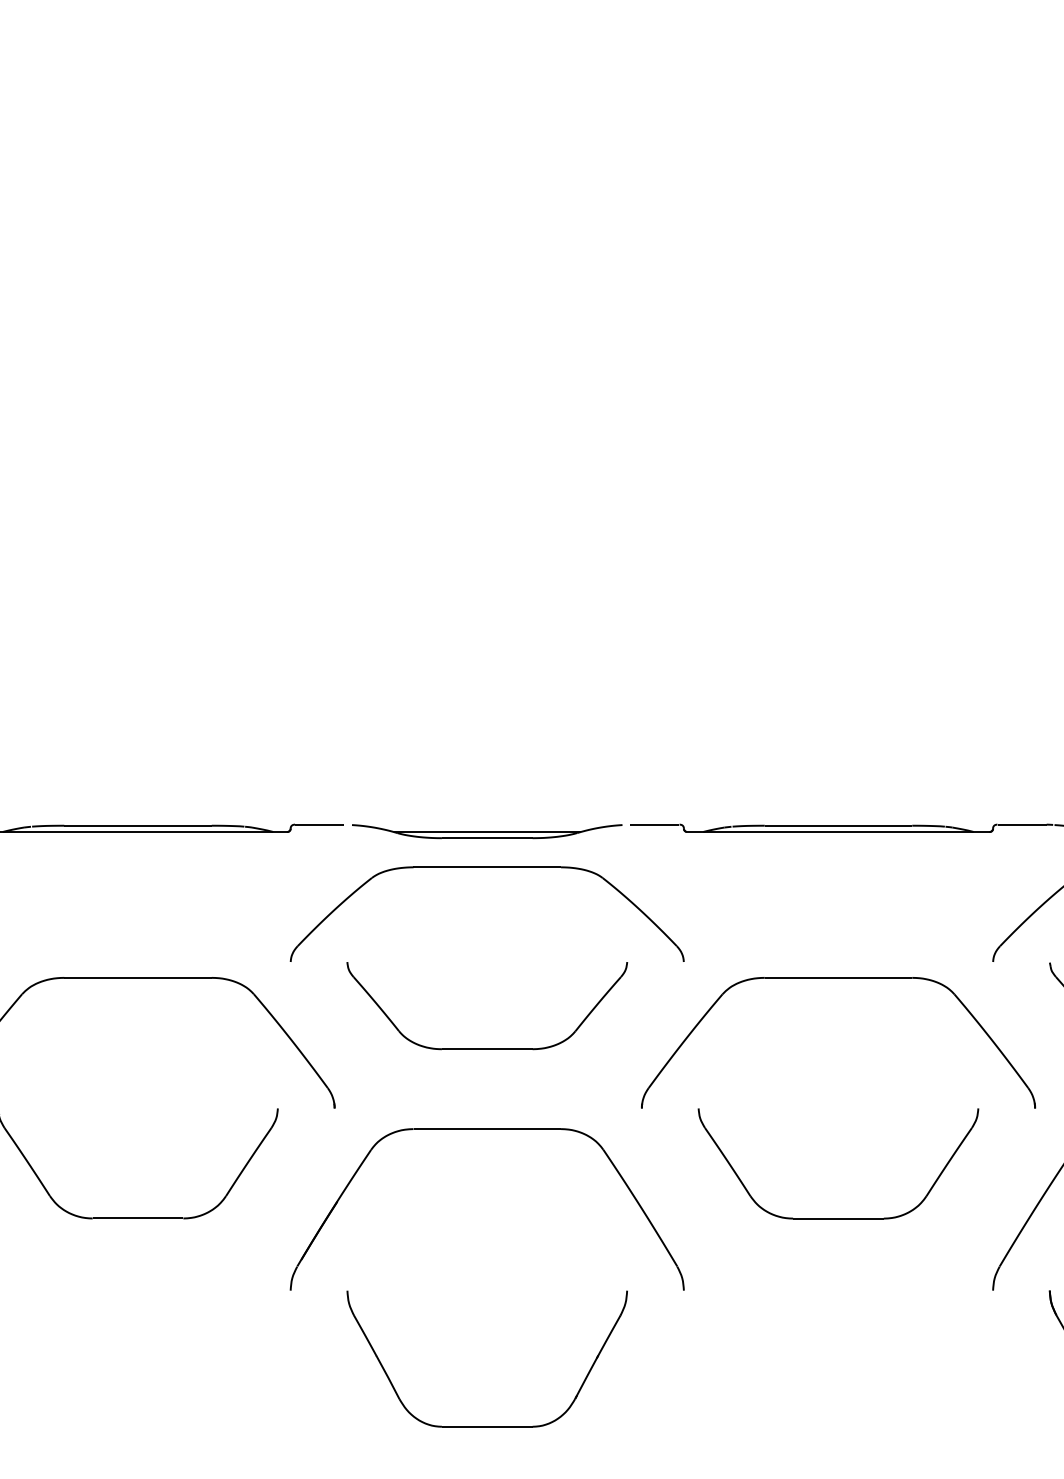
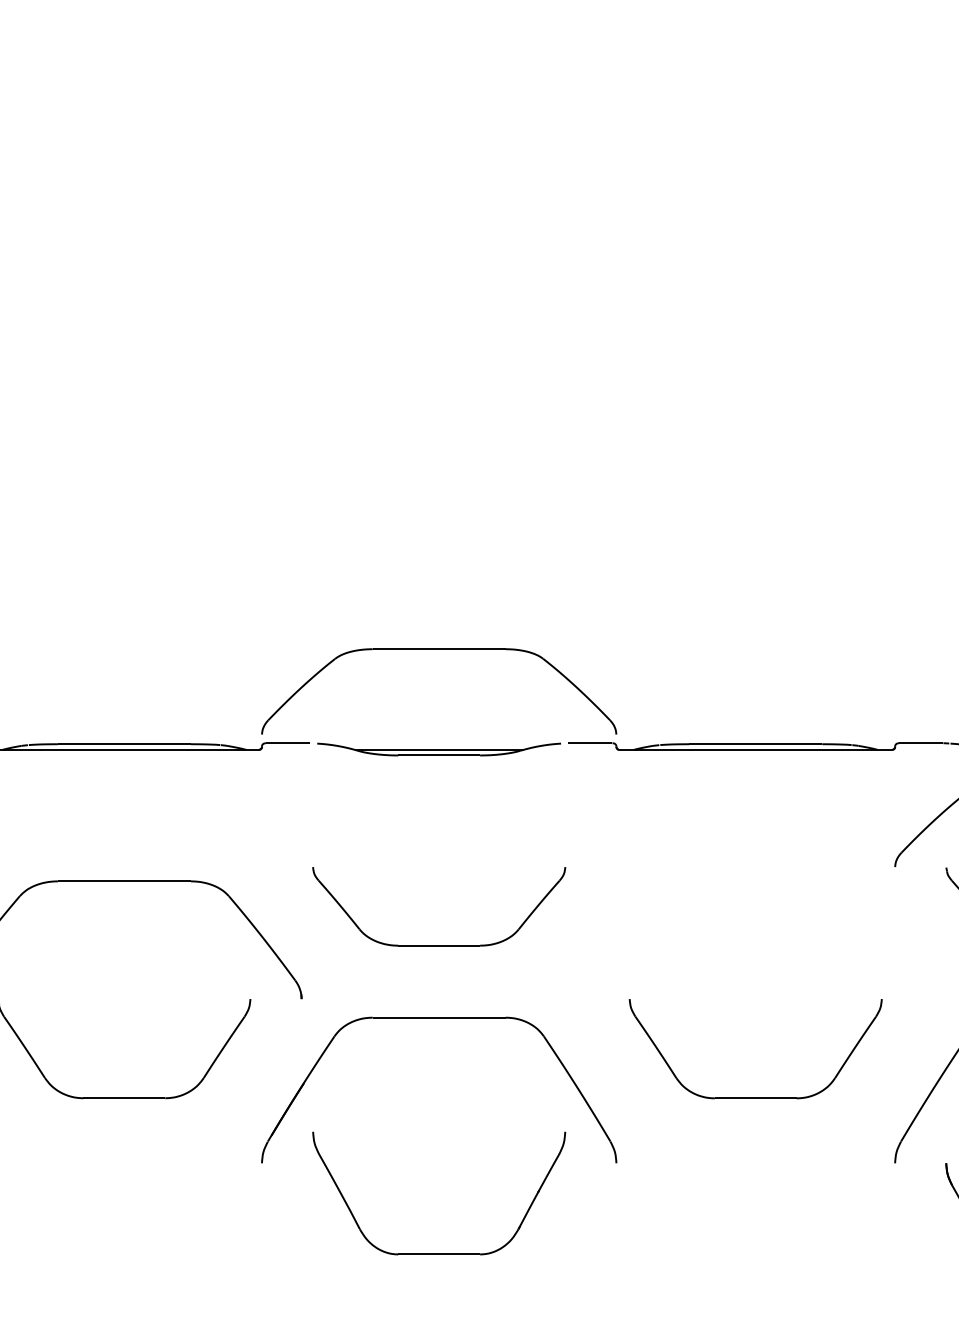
part: (486, 867) -> (438, 649), moved
part: (838, 978) -> (755, 881), removed
part: (486, 1426) -> (438, 1254), moved

